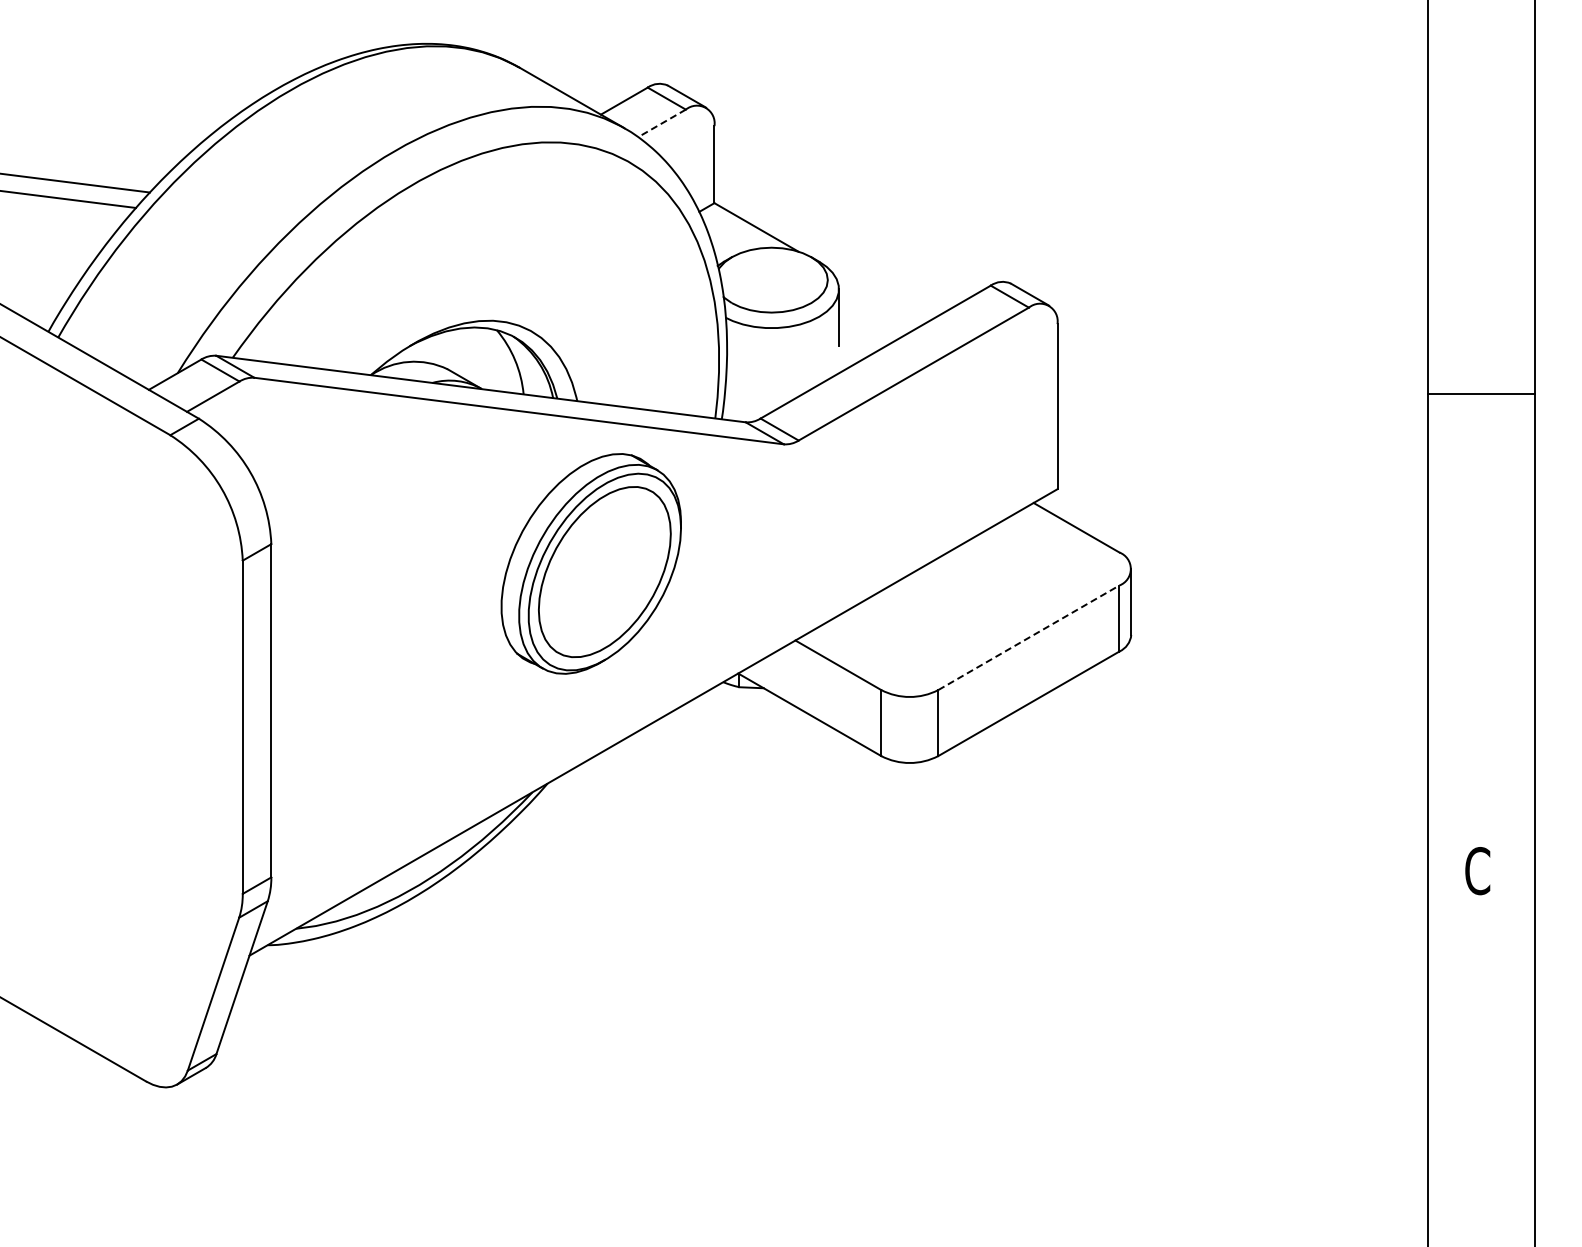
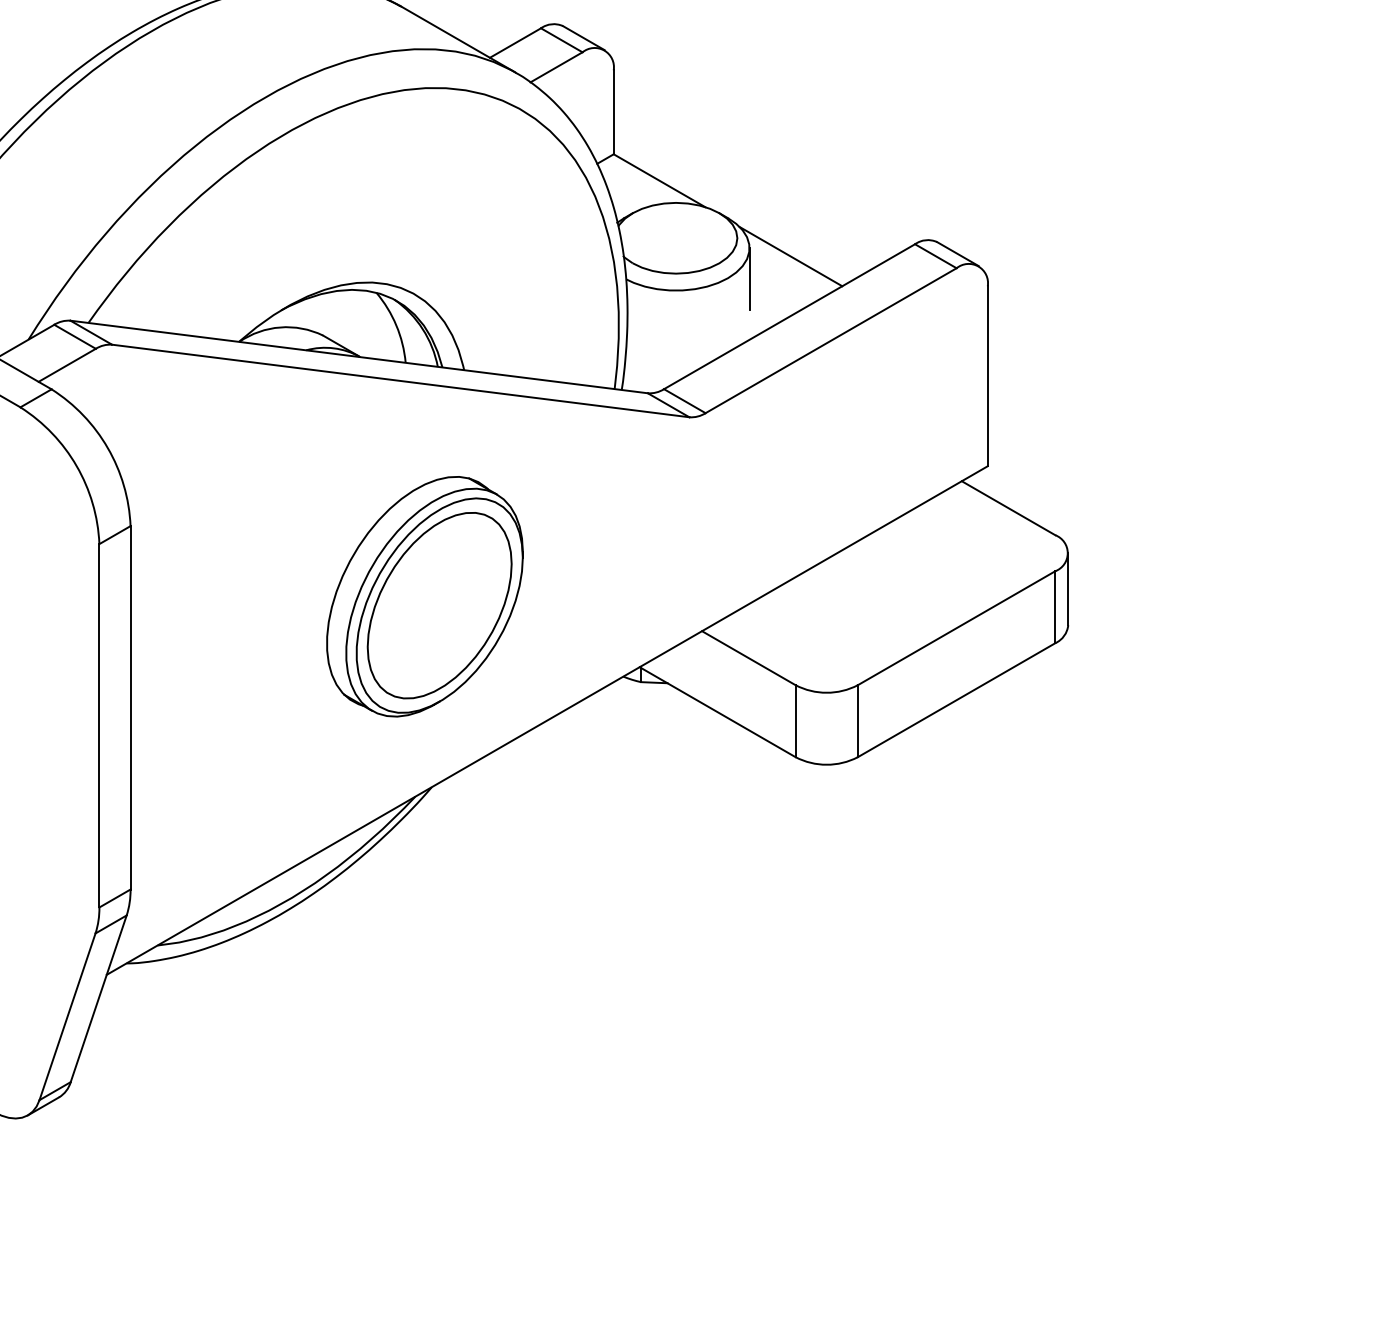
line: (661, 123) -> (556, 67), dashed -> solid
line: (877, 296) -> (791, 256), added
part: (590, 563) -> (424, 596), moved
line: (1028, 637) -> (956, 627), dashed -> solid

